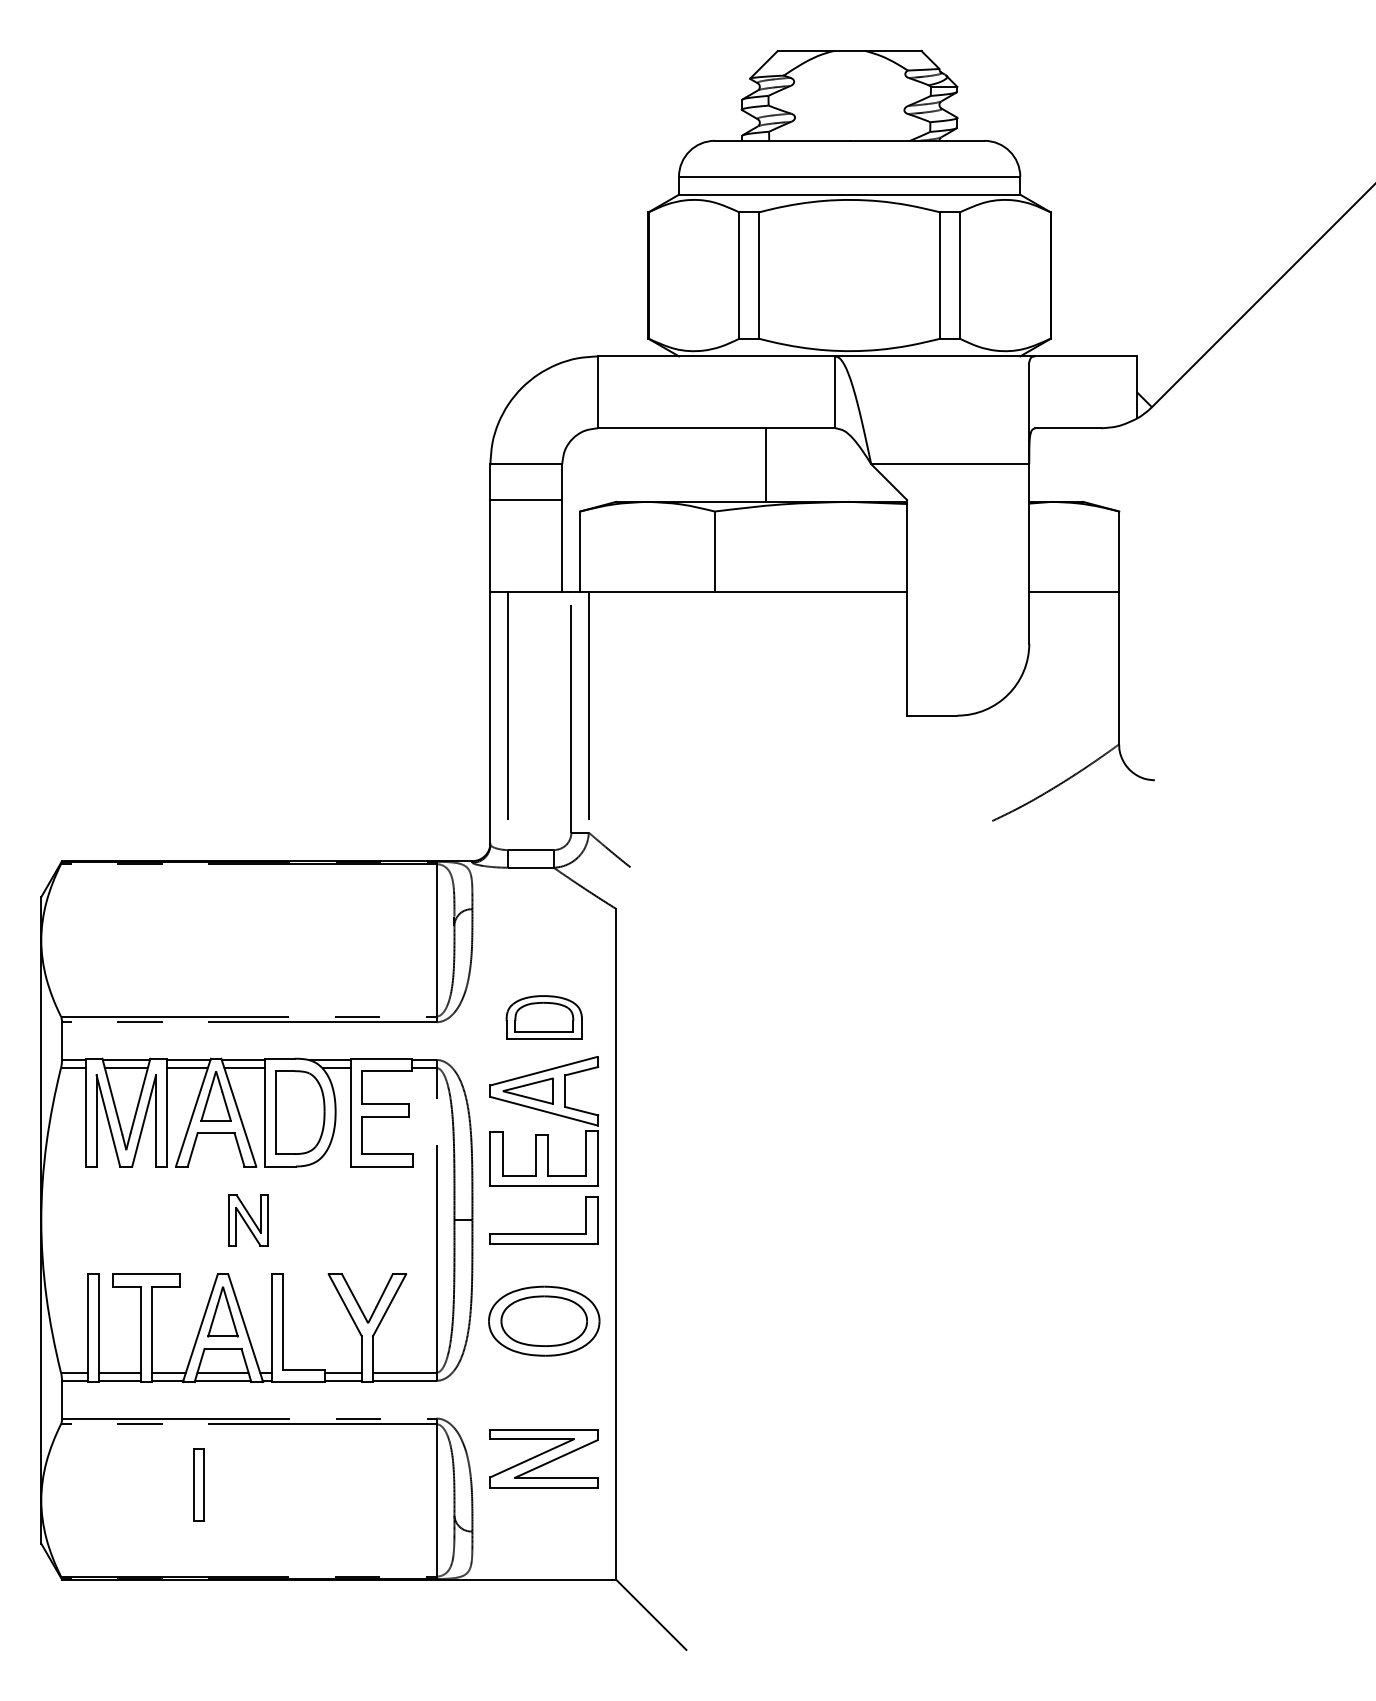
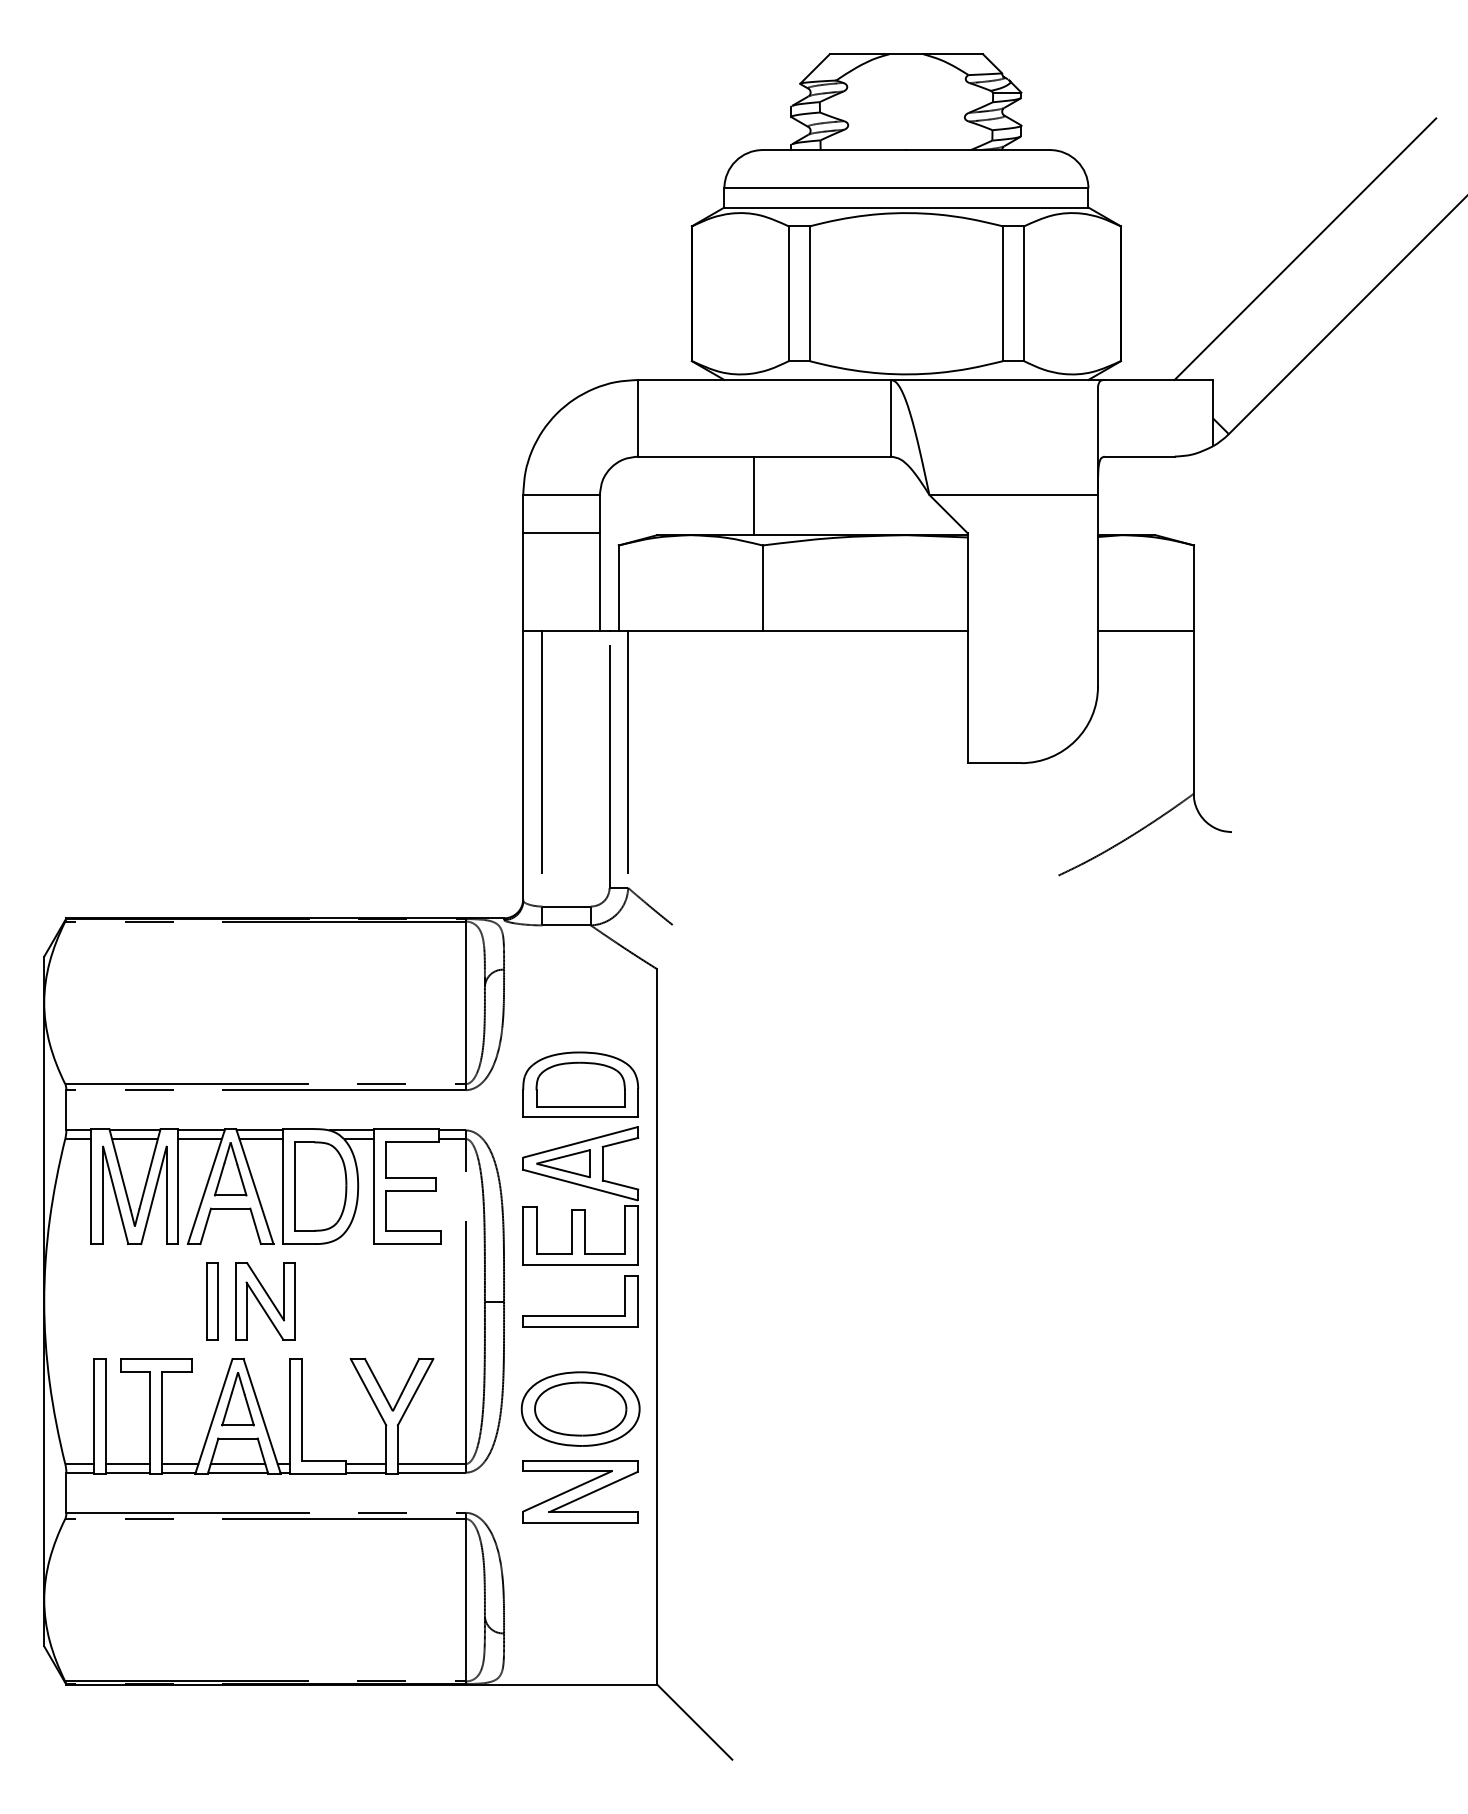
line: (1223, 233) -> (1305, 248), added
line: (765, 464) -> (753, 495), moved
part: (544, 1017) -> (580, 1085), size x1.43
part: (248, 1220) -> (265, 1301), size x1.43
part: (543, 1458) -> (579, 1491), moved
part: (198, 1484) -> (211, 1300), moved

